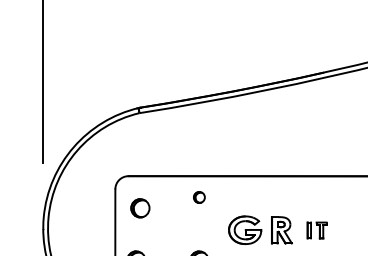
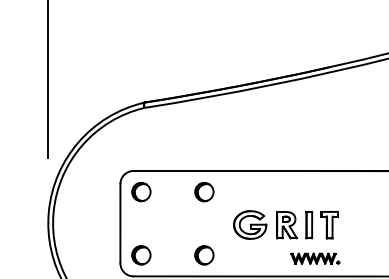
part: (199, 197) -> (204, 192), size x1.67
part: (140, 207) -> (141, 191), moved
part: (316, 230) -> (321, 225), size x1.67

